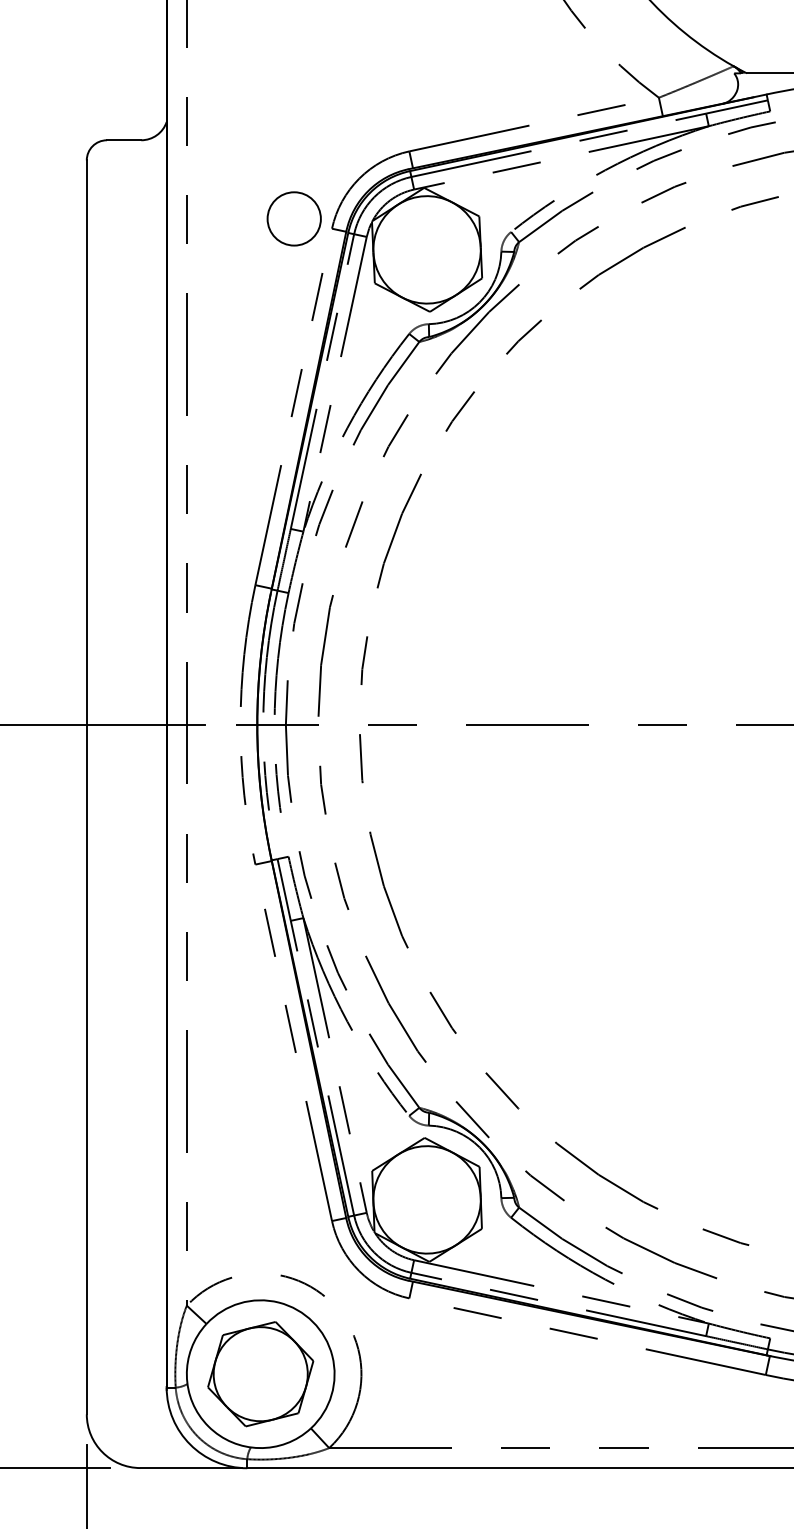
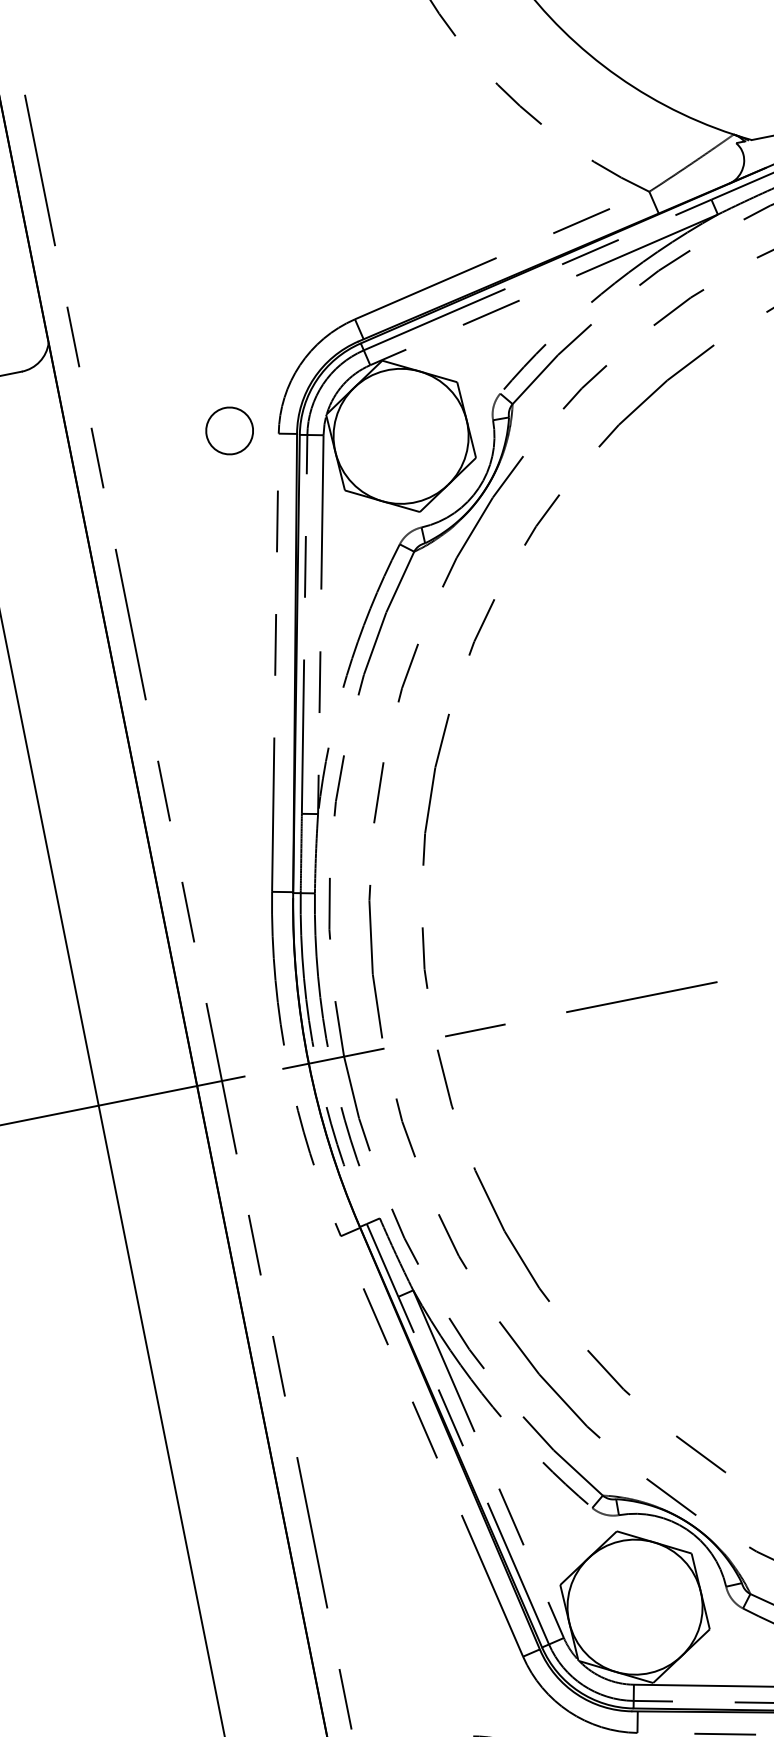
circle: (293, 218) -> (228, 430), size x0.7

